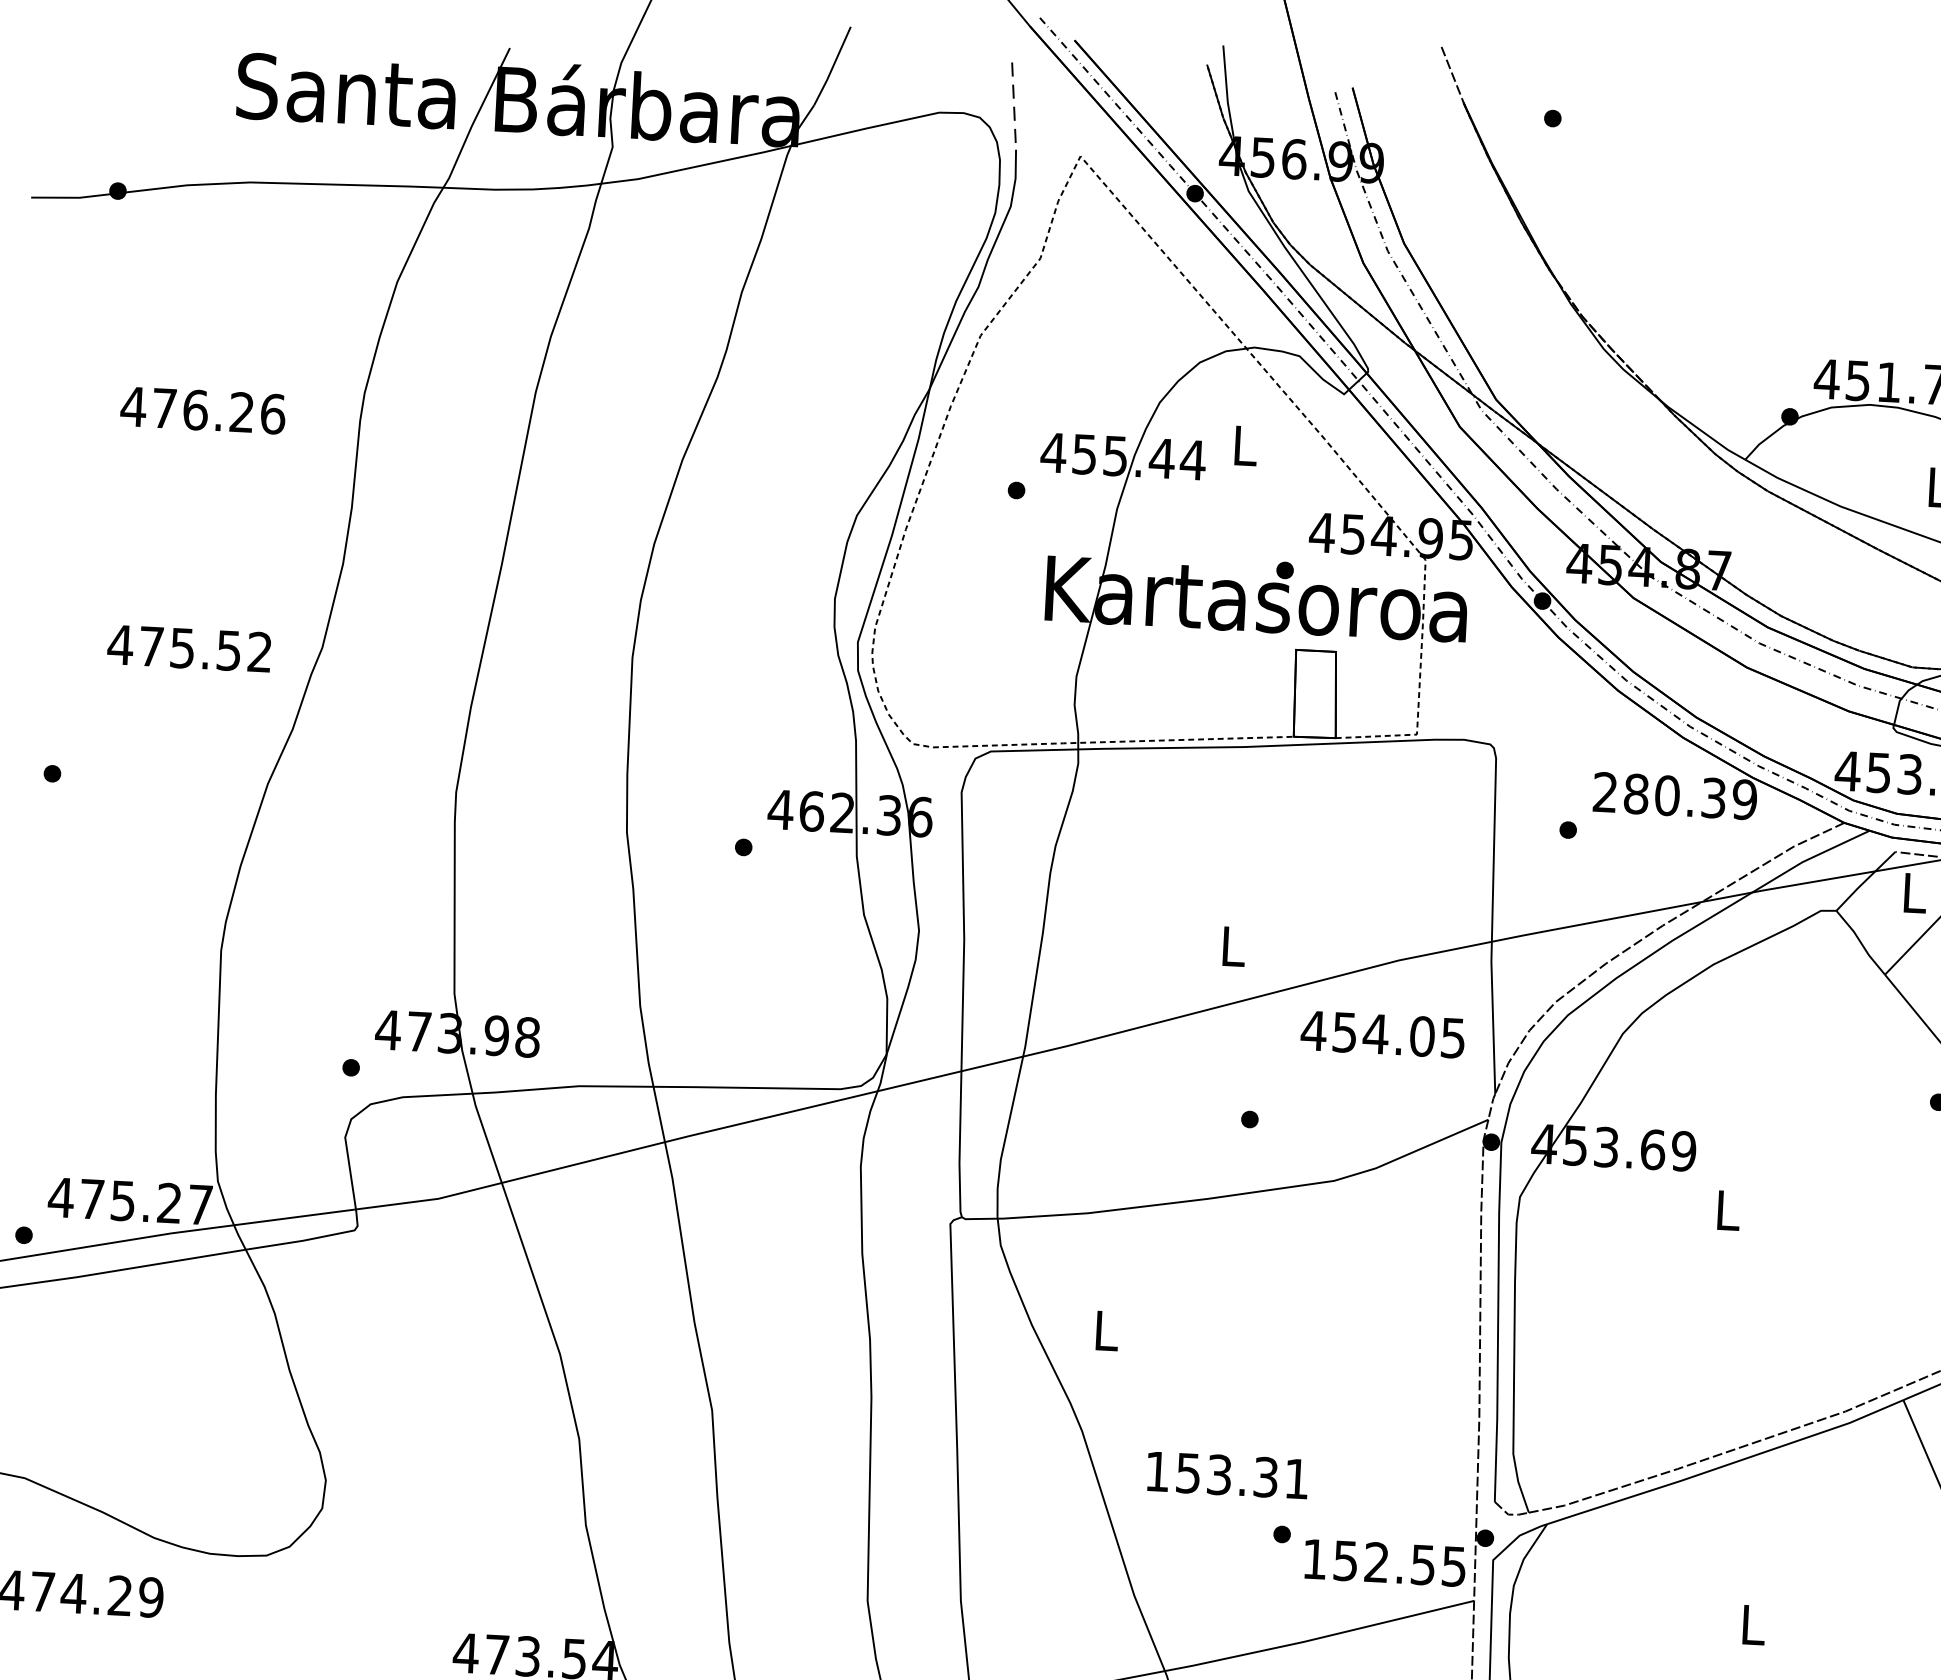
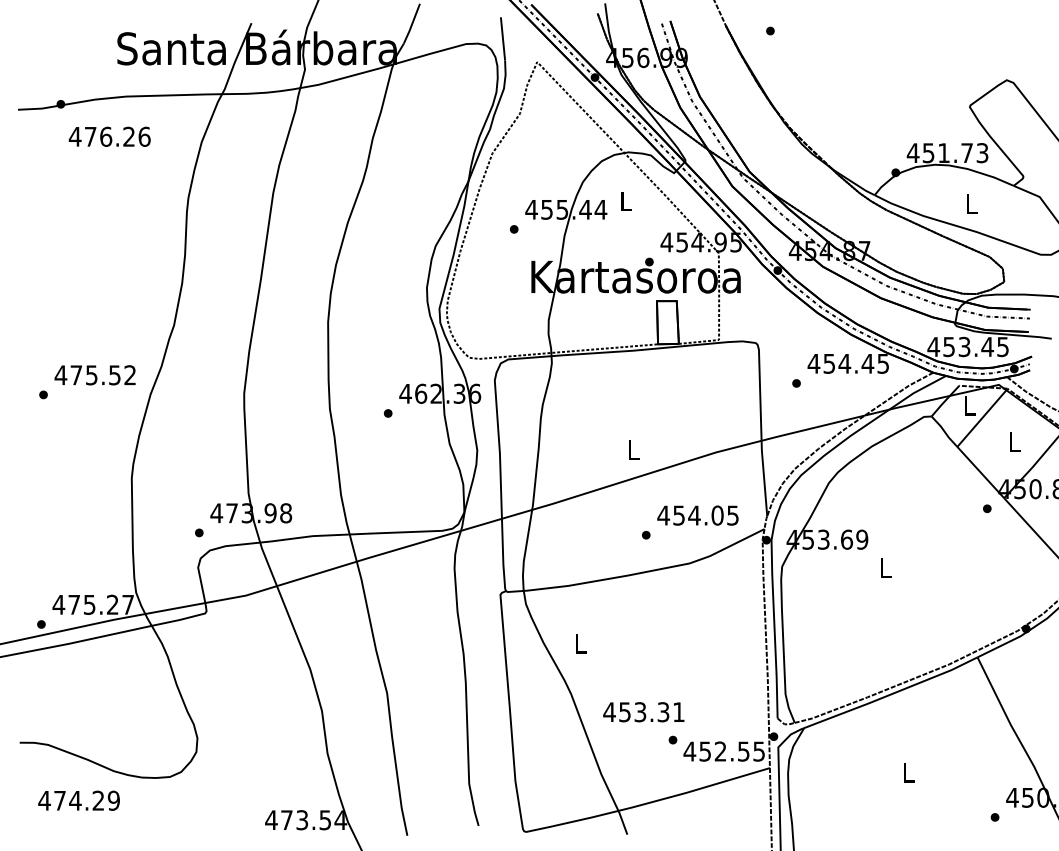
line: (1013, 105) -> (502, 38), dashed -> solid
text: (202, 409) -> (109, 136), moved
text: (187, 648) -> (94, 375), moved
text: (1674, 795) -> (848, 363), 280.39 -> 454.45
text: (1381, 1034) -> (697, 515), moved
text: (1157, 1470) -> (609, 711), 153.31 -> 453.31
text: (1314, 1559) -> (689, 751), 152.55 -> 452.55

